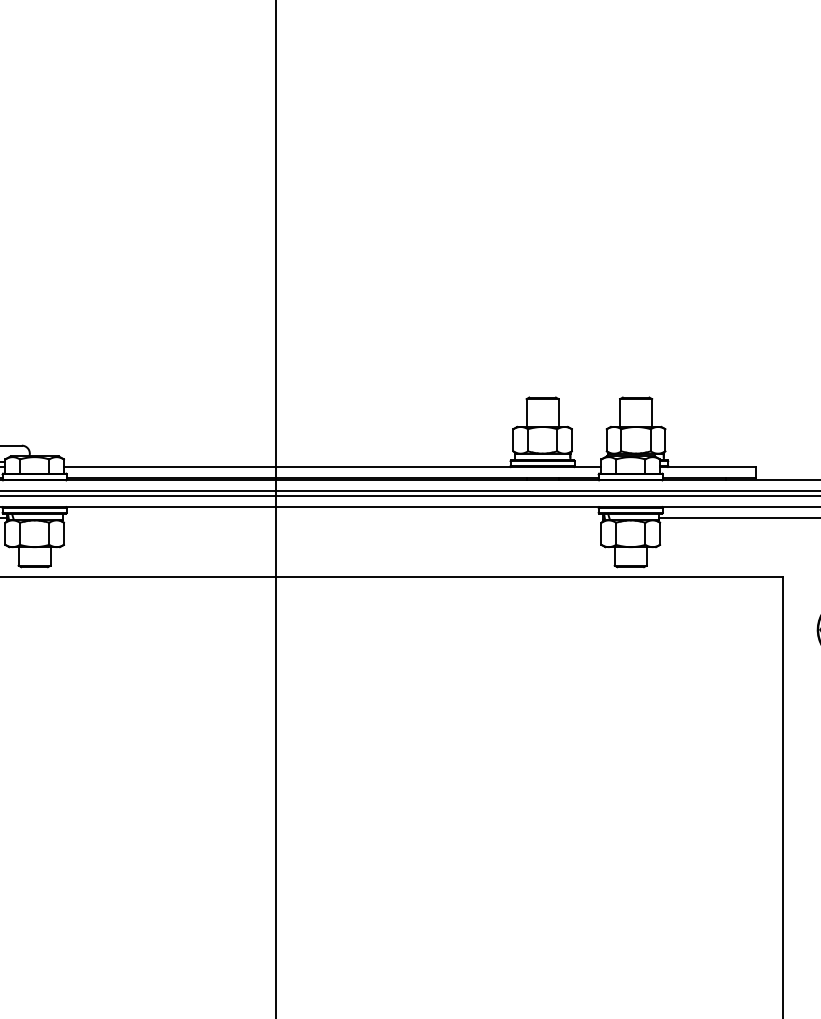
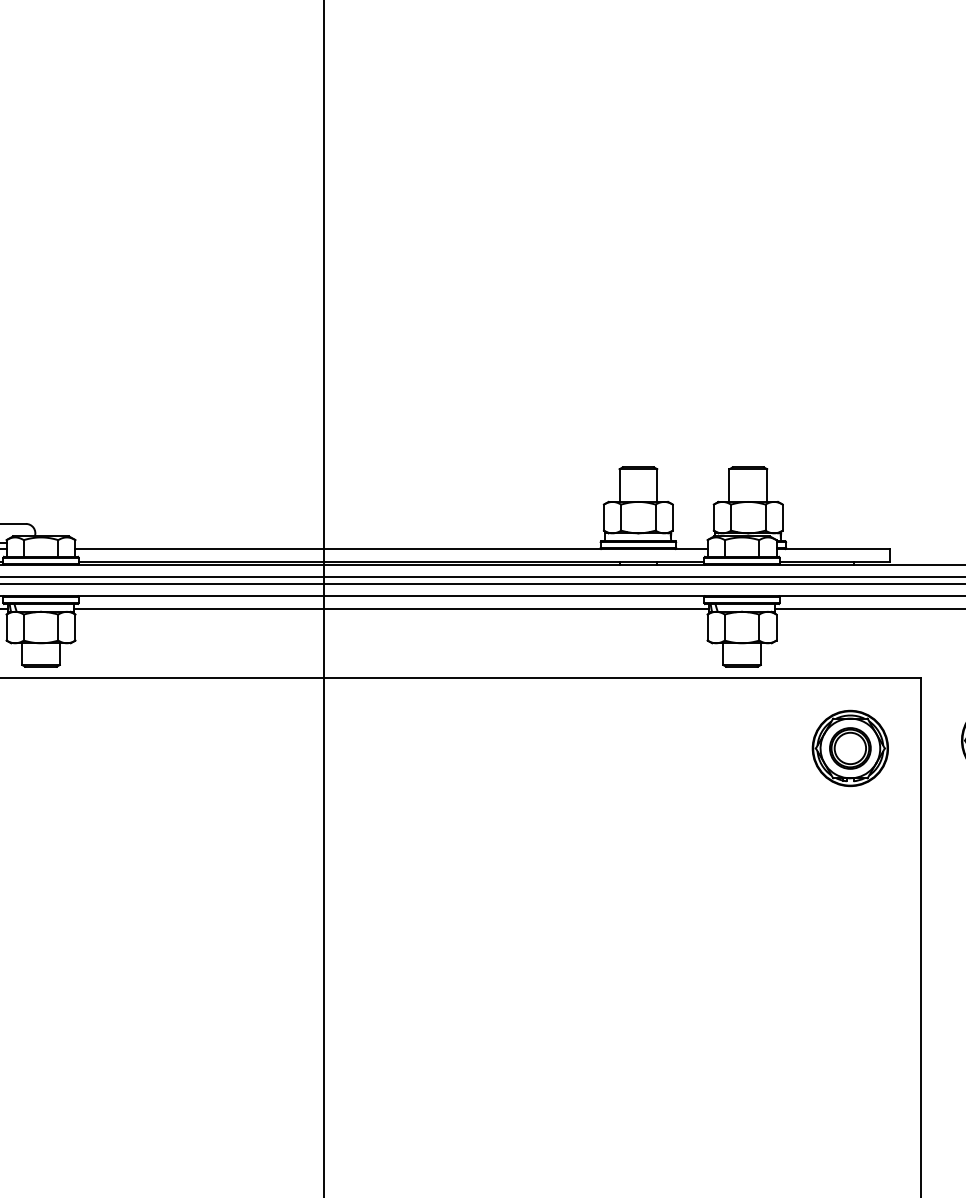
line: (332, 517) -> (391, 608), added
part: (722, 636) -> (849, 748), added

